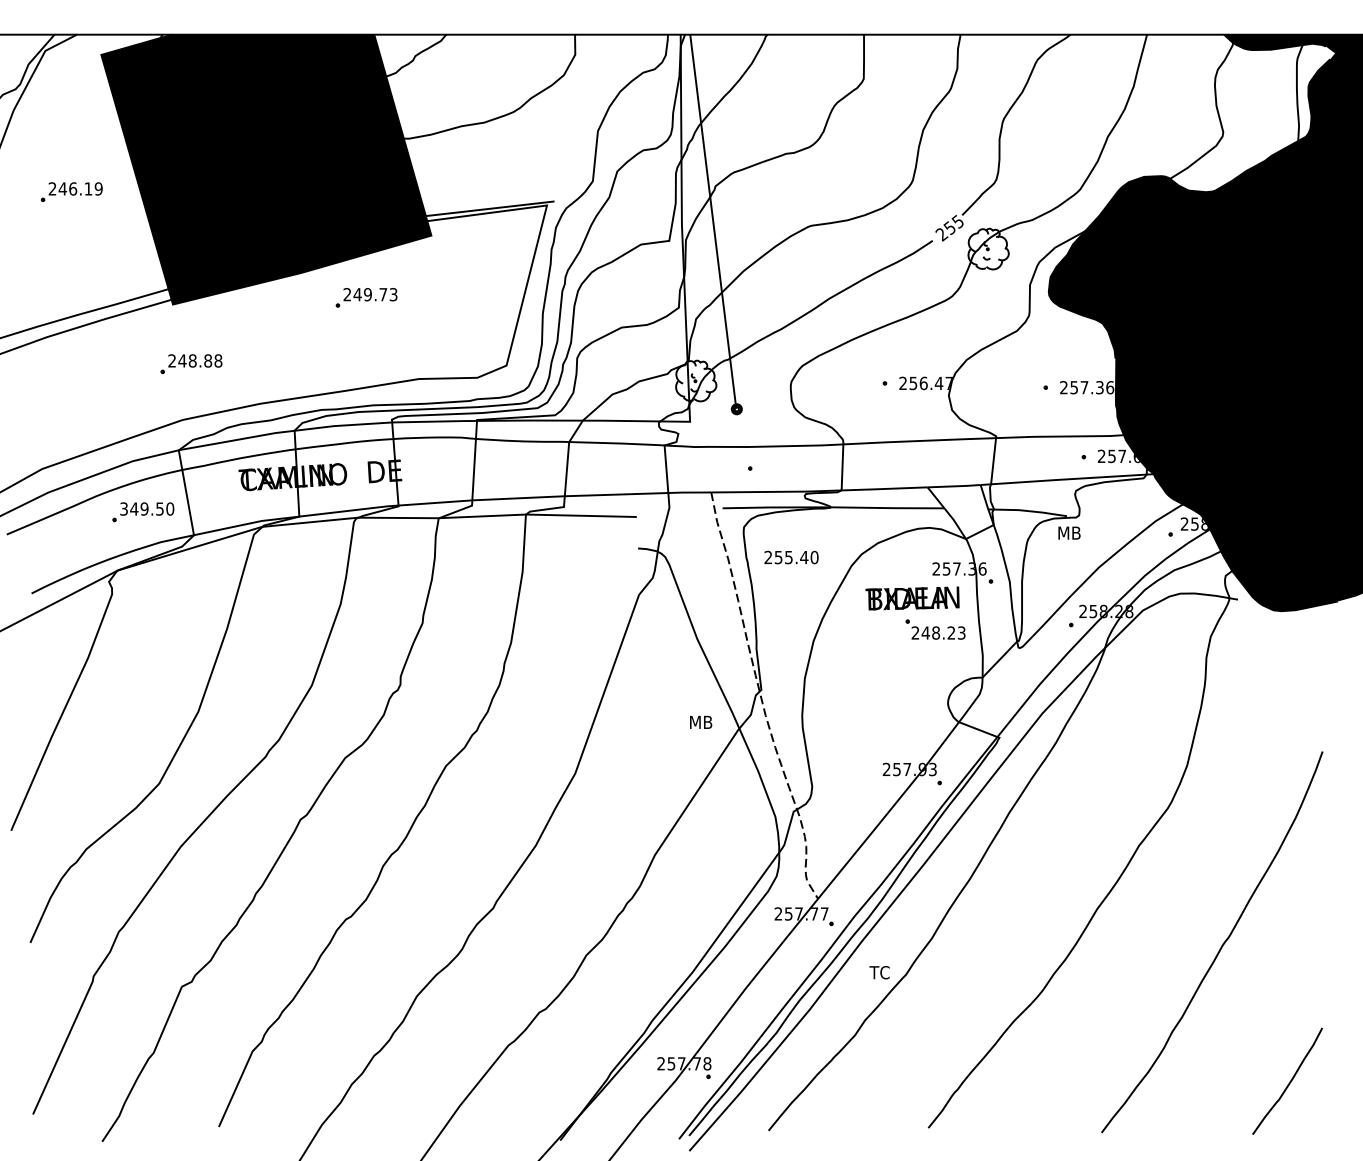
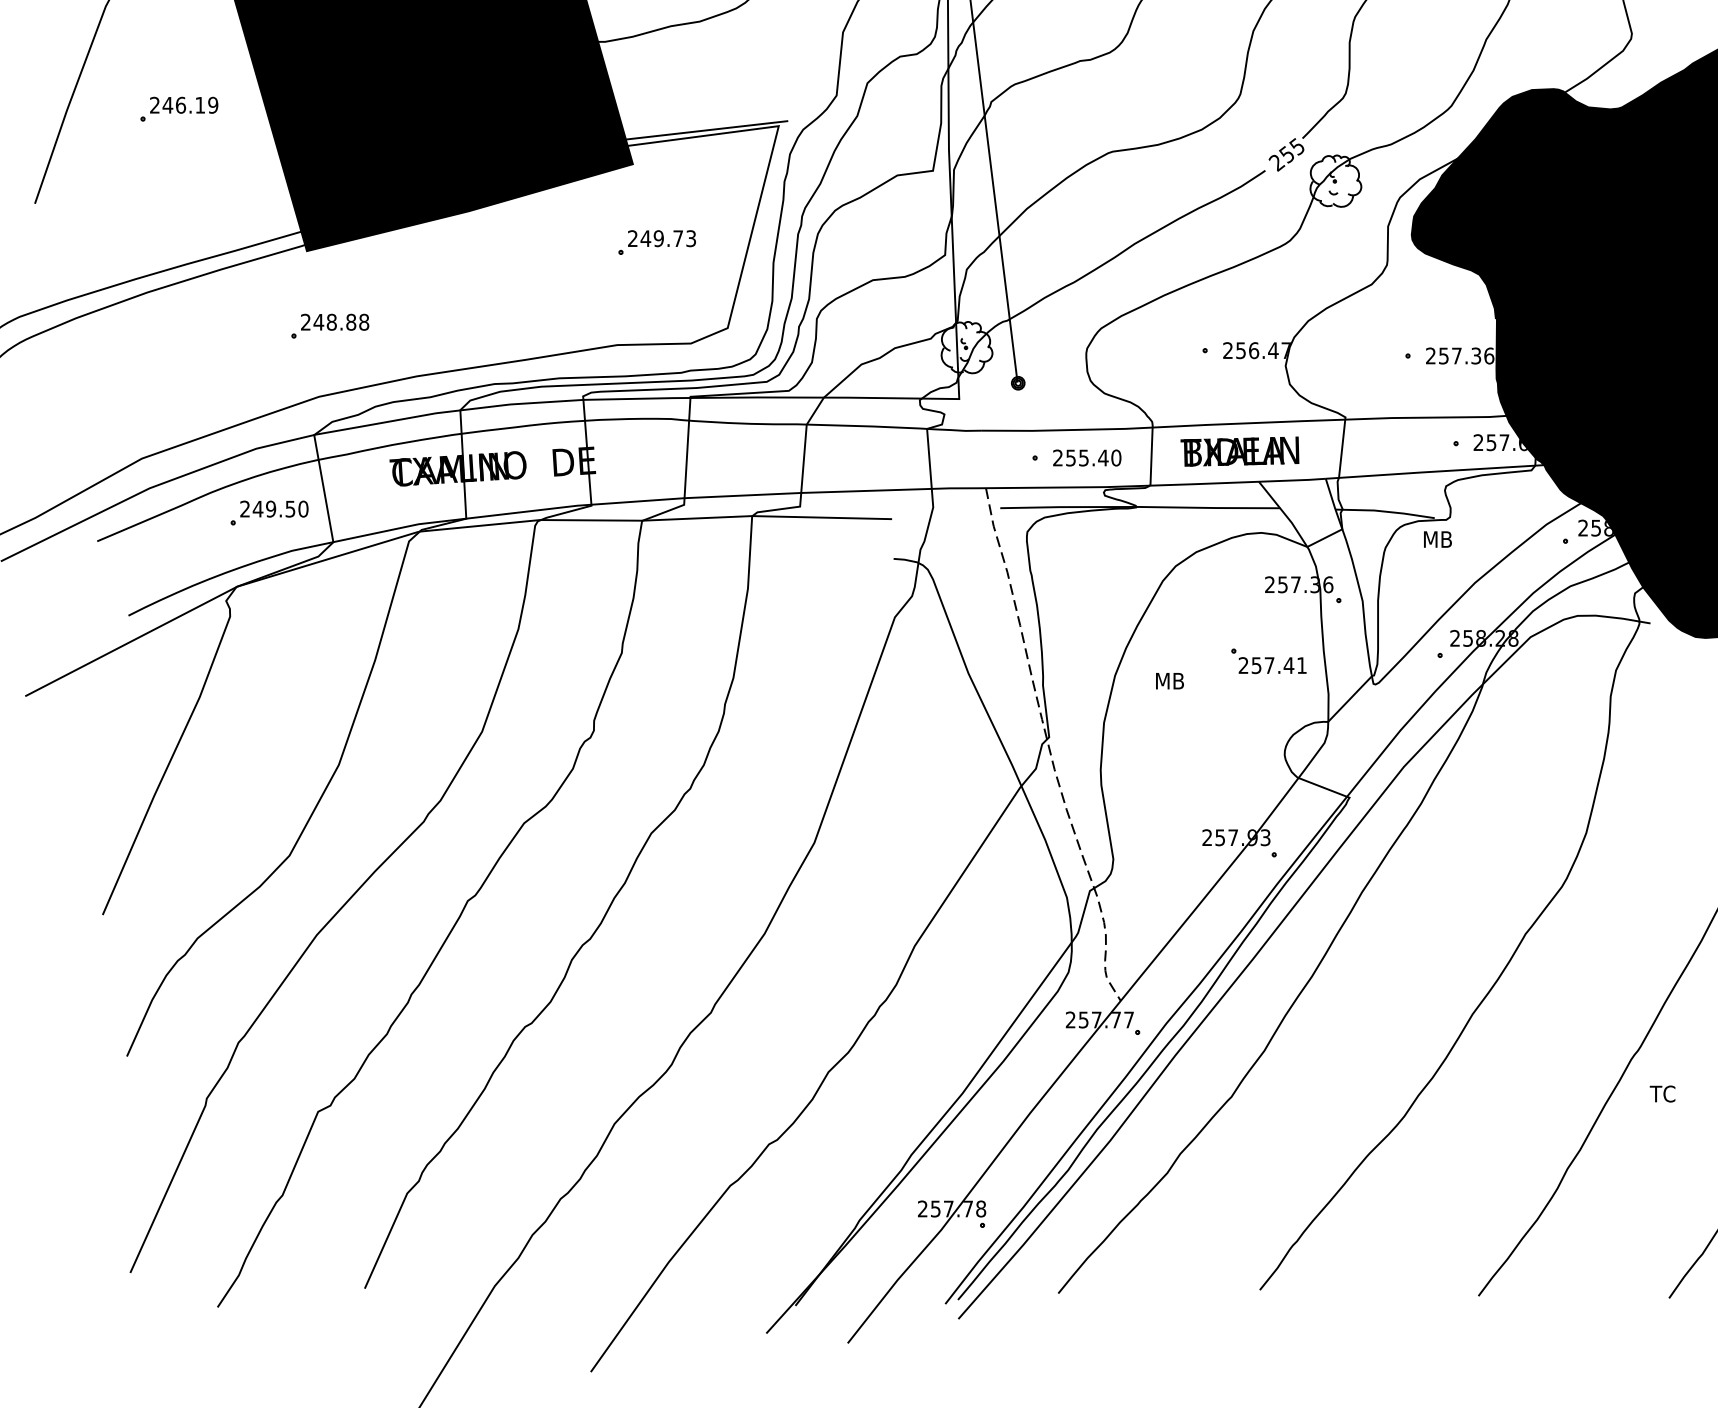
part: (366, 297) -> (656, 242), moved
text: (123, 508) -> (244, 508), 349.50 -> 249.50
text: (791, 557) -> (1087, 457), moved
text: (912, 598) -> (1239, 451), moved
text: (943, 632) -> (1278, 664), 248.23 -> 257.41
text: (701, 721) -> (1170, 680), moved
text: (879, 972) -> (1662, 1093), moved

